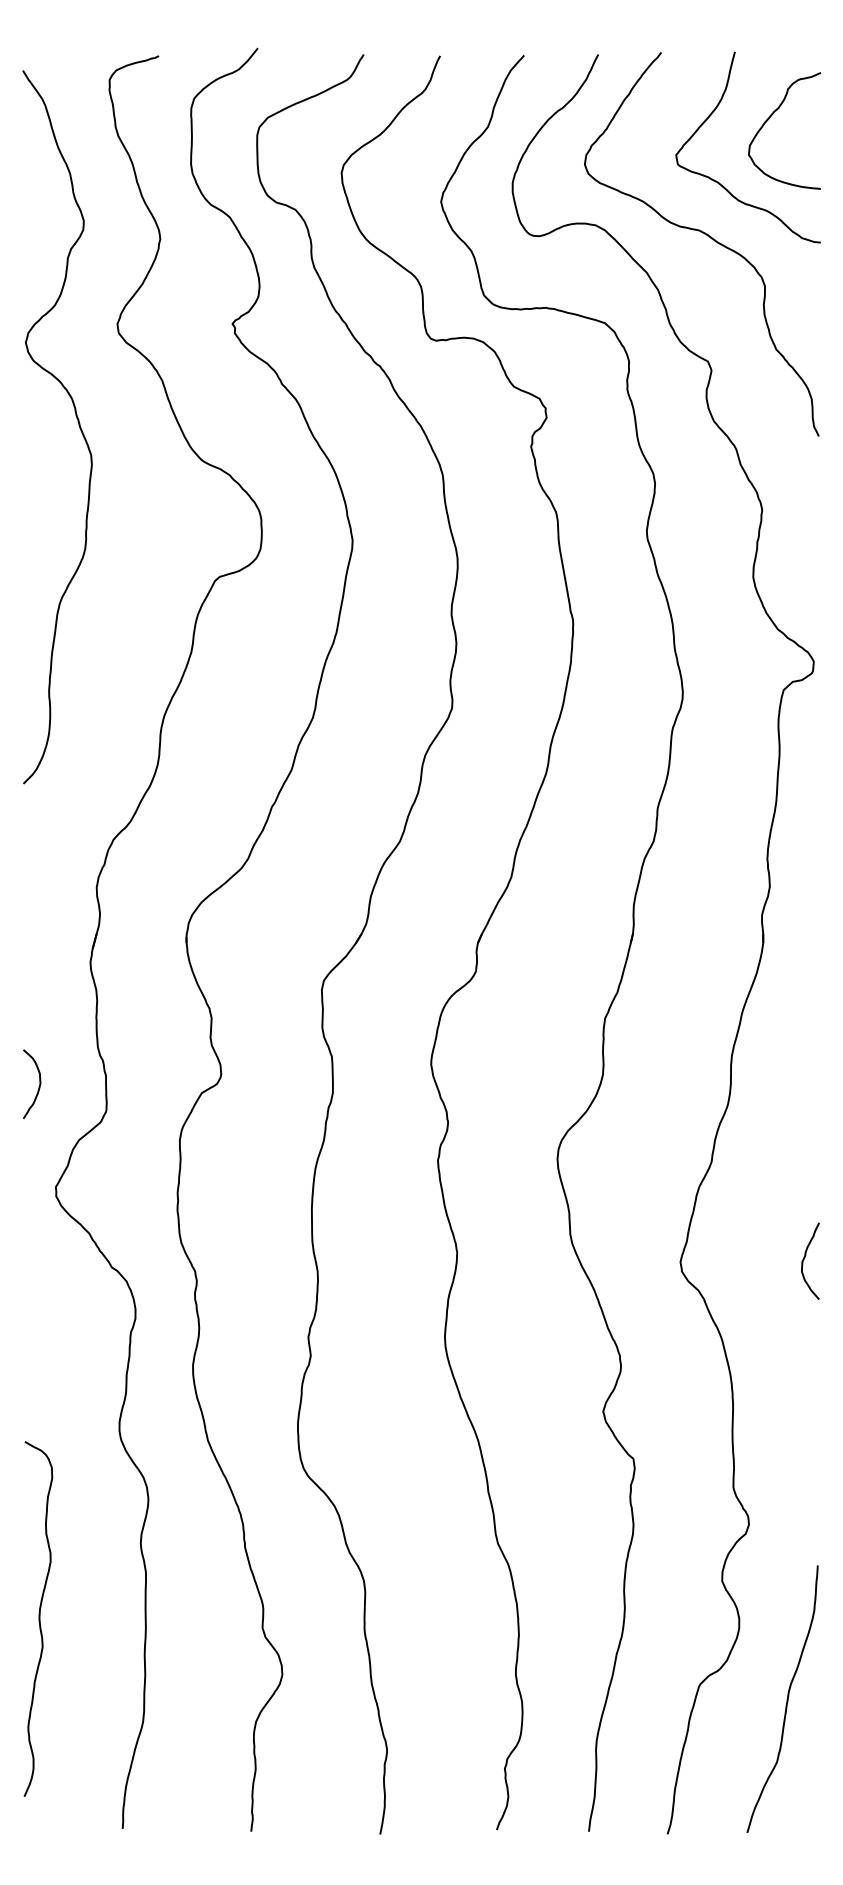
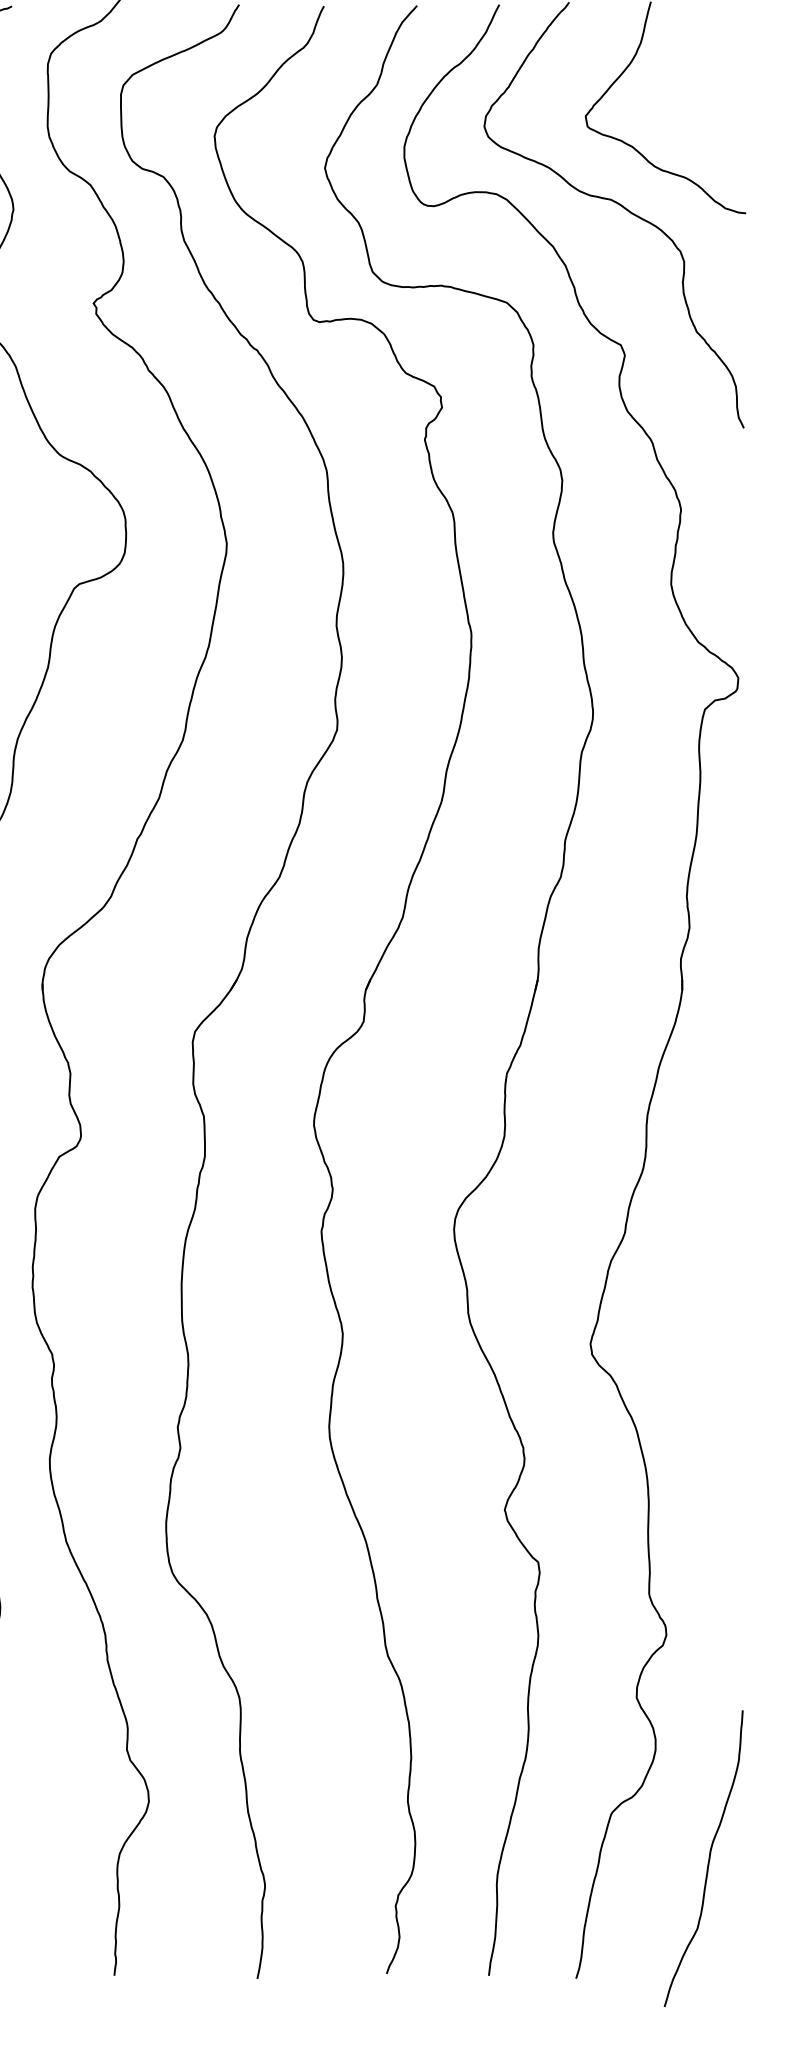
curve: (769, 119) -> (689, 76), removed
curve: (805, 1257) -> (729, 1338), removed
curve: (786, 1699) -> (708, 1859), moved

